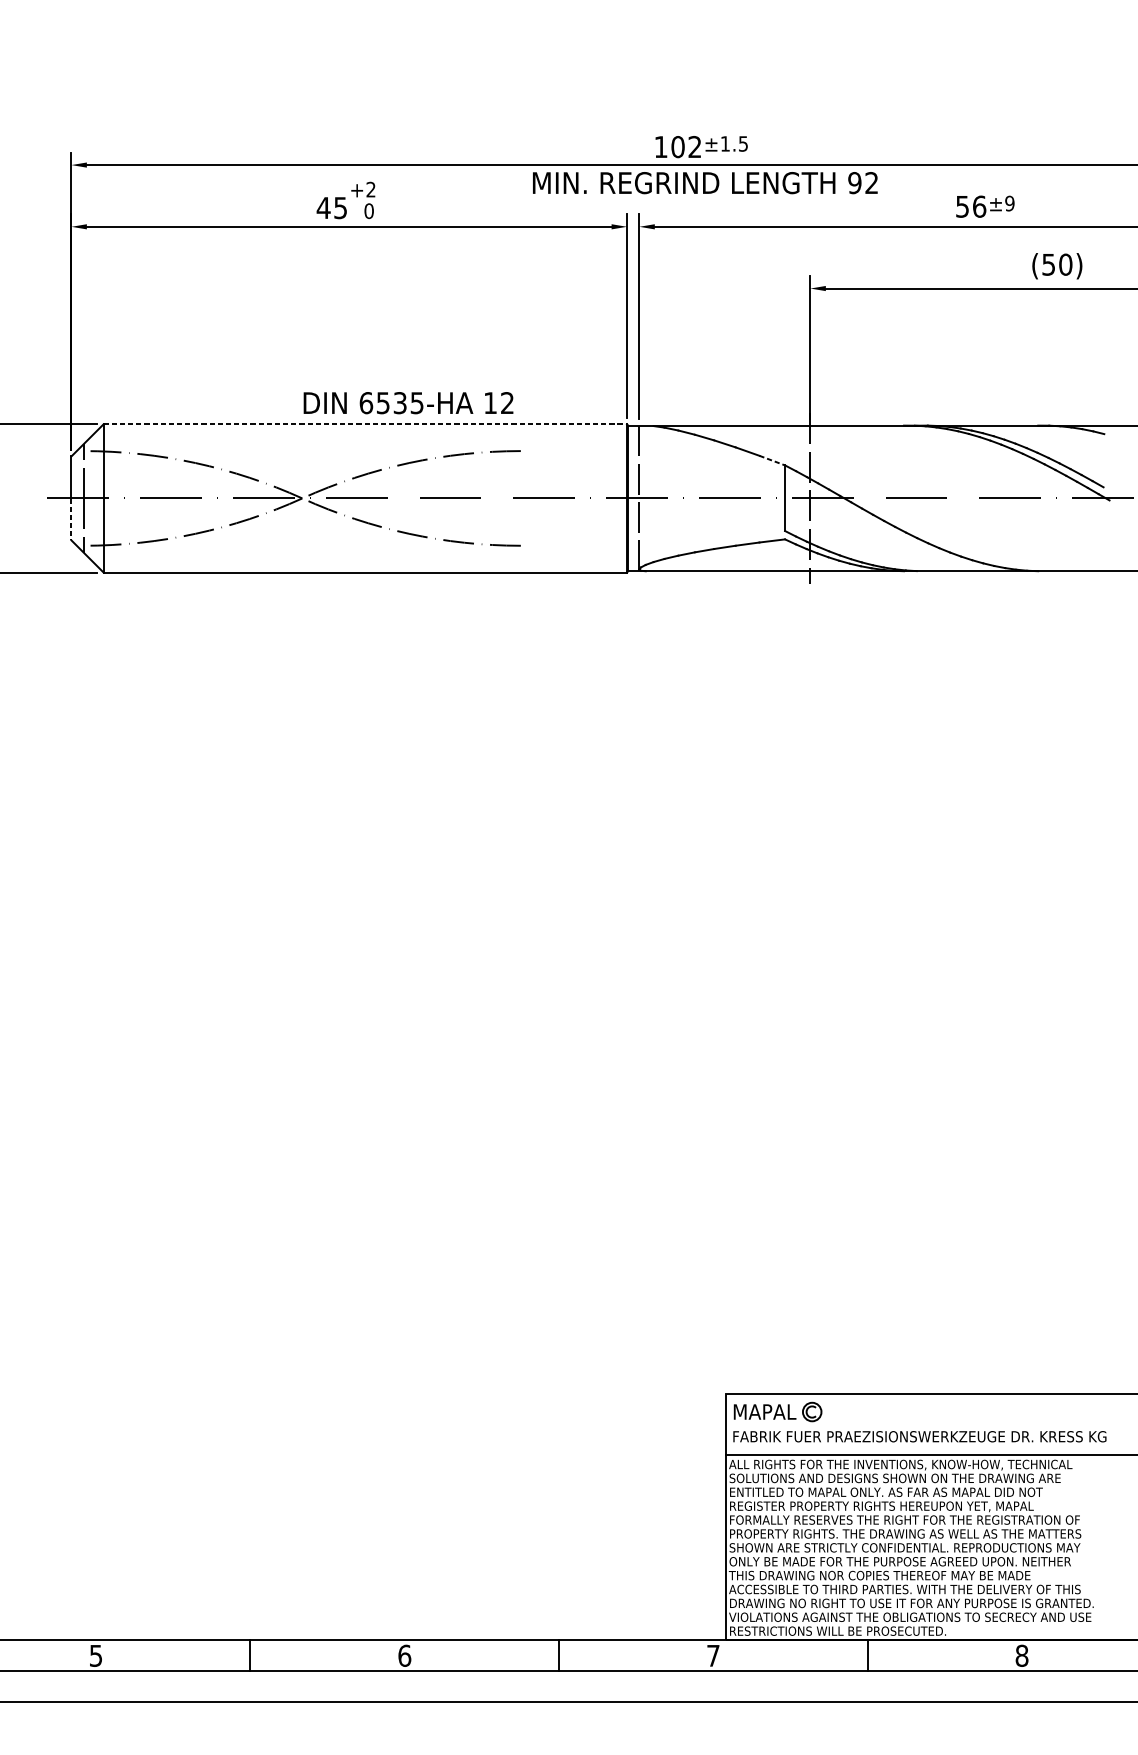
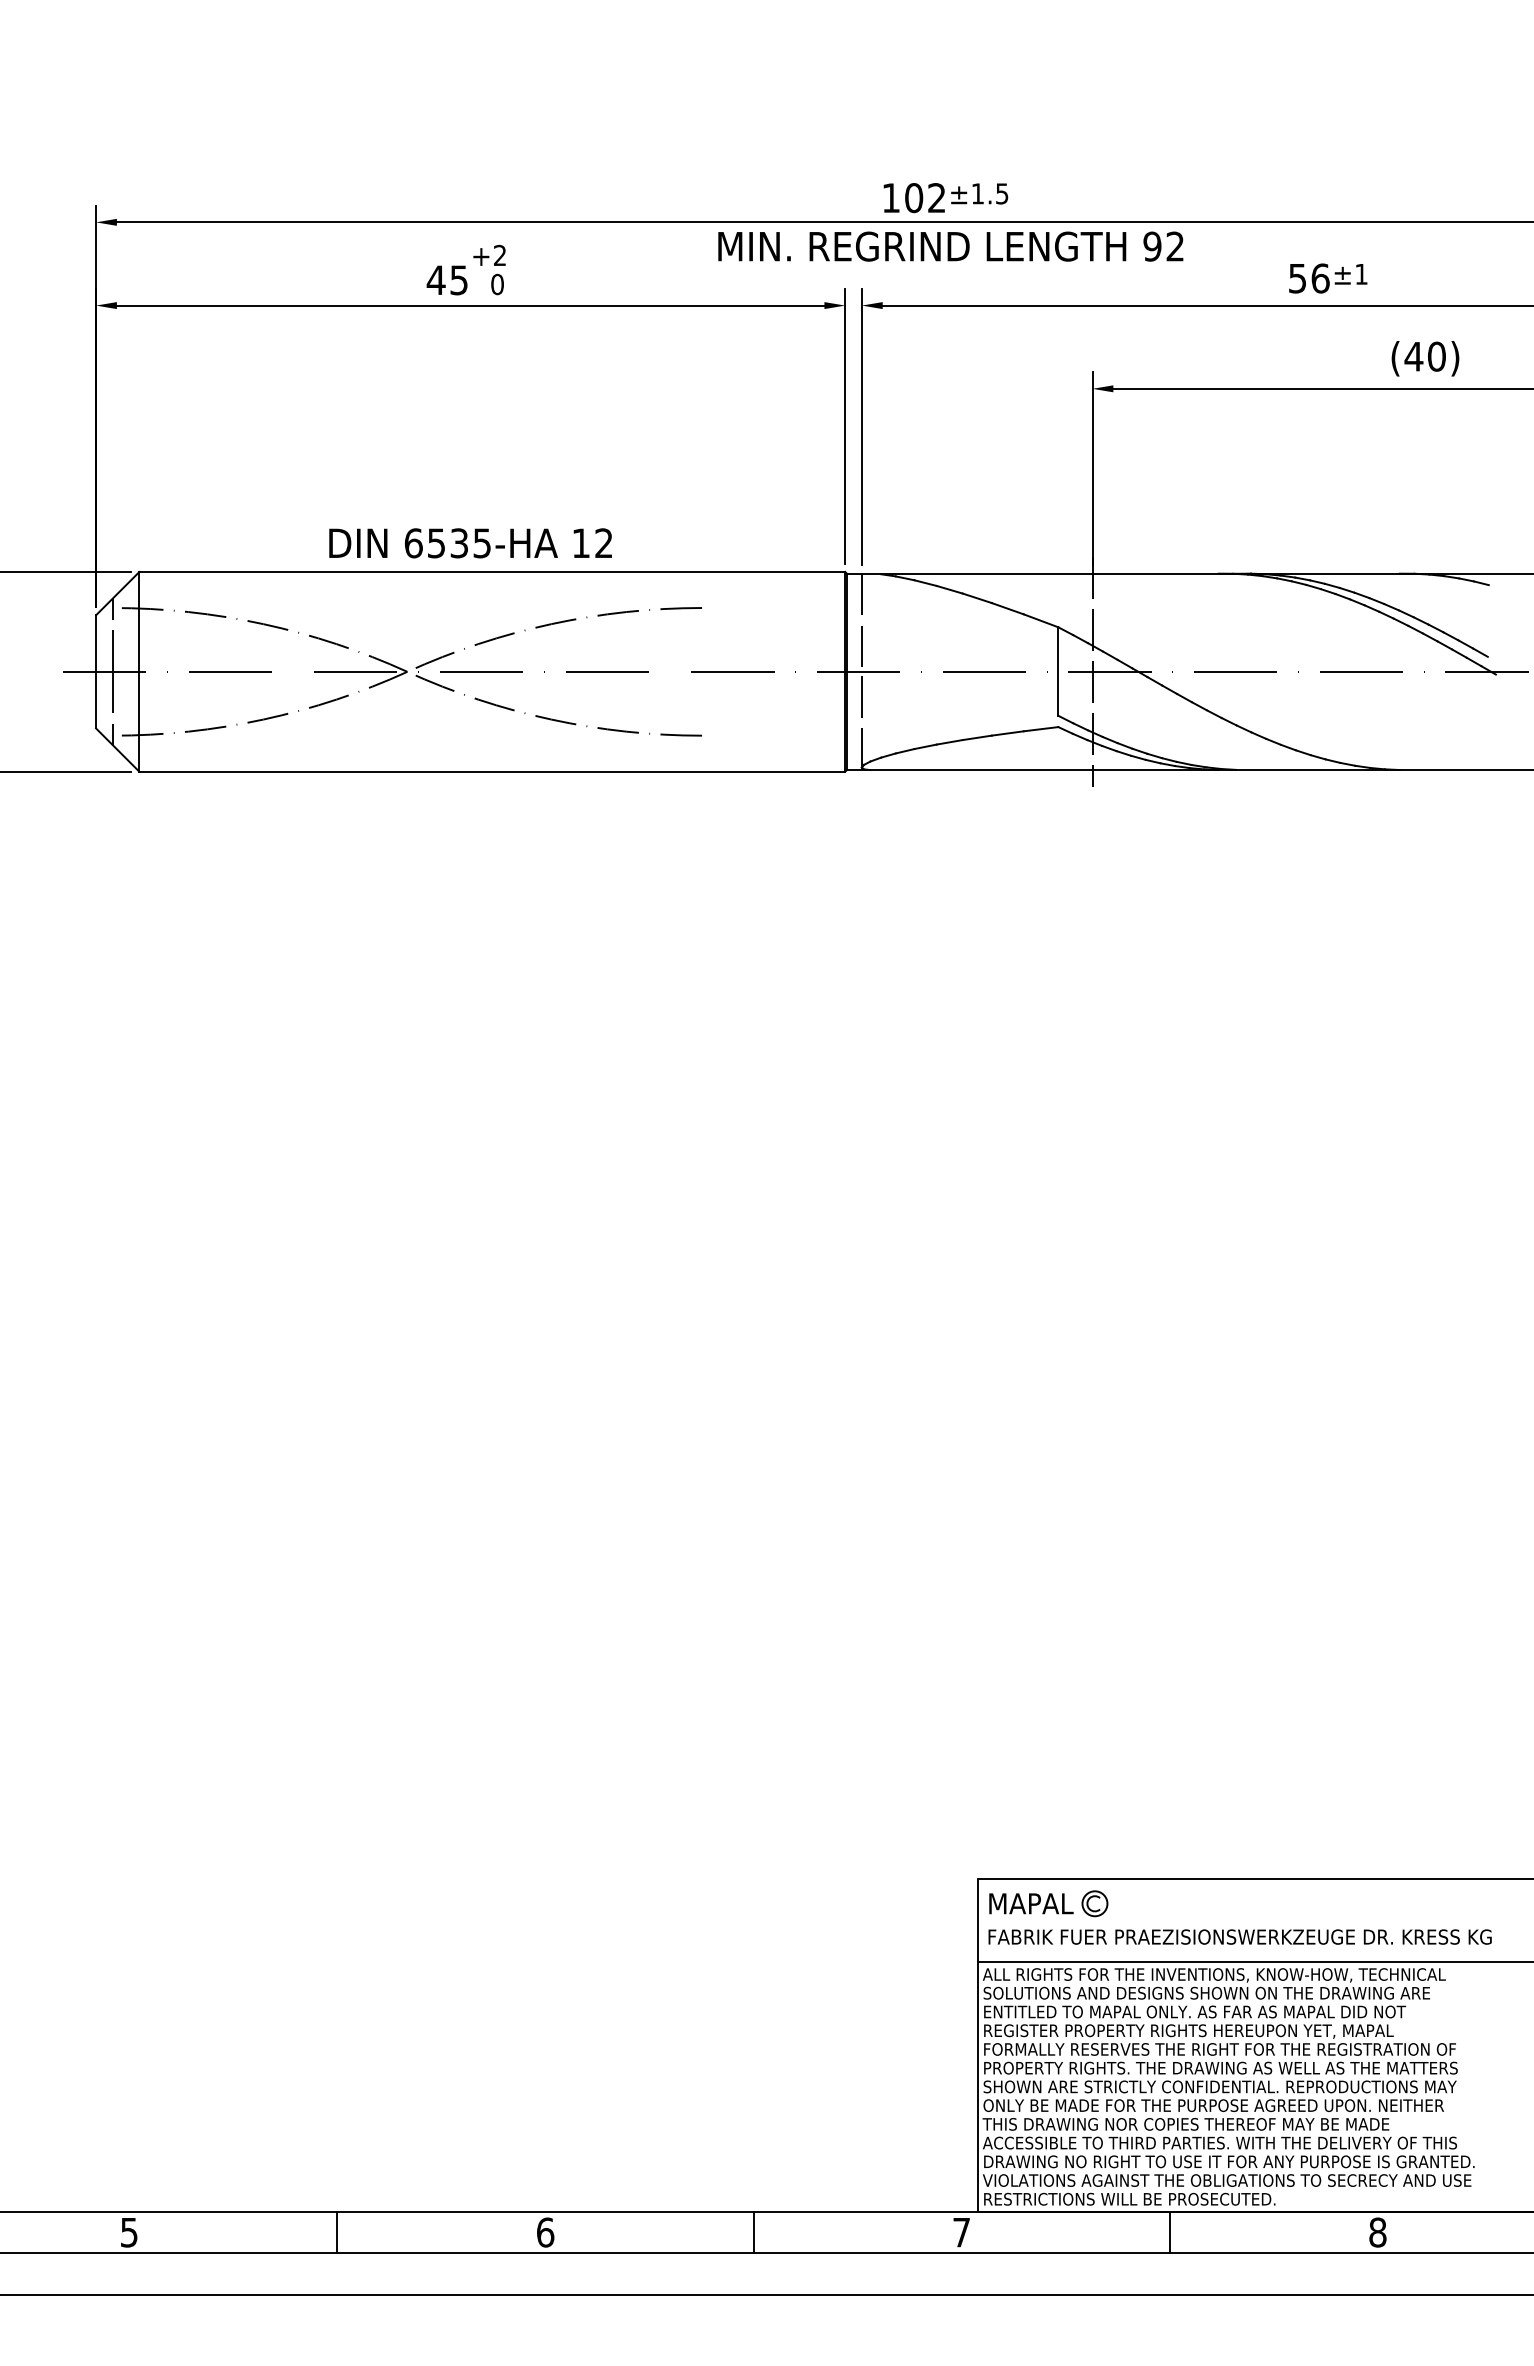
text: (1009, 203) -> (1361, 273), ±9 -> ±1
text: (1048, 264) -> (1413, 356), (50) -> (40)
text: (408, 403) -> (470, 543), moved
line: (365, 424) -> (492, 571), dashed -> solid
line: (772, 461) -> (1041, 621), dashed -> solid
line: (71, 519) -> (96, 700), dashed -> solid

